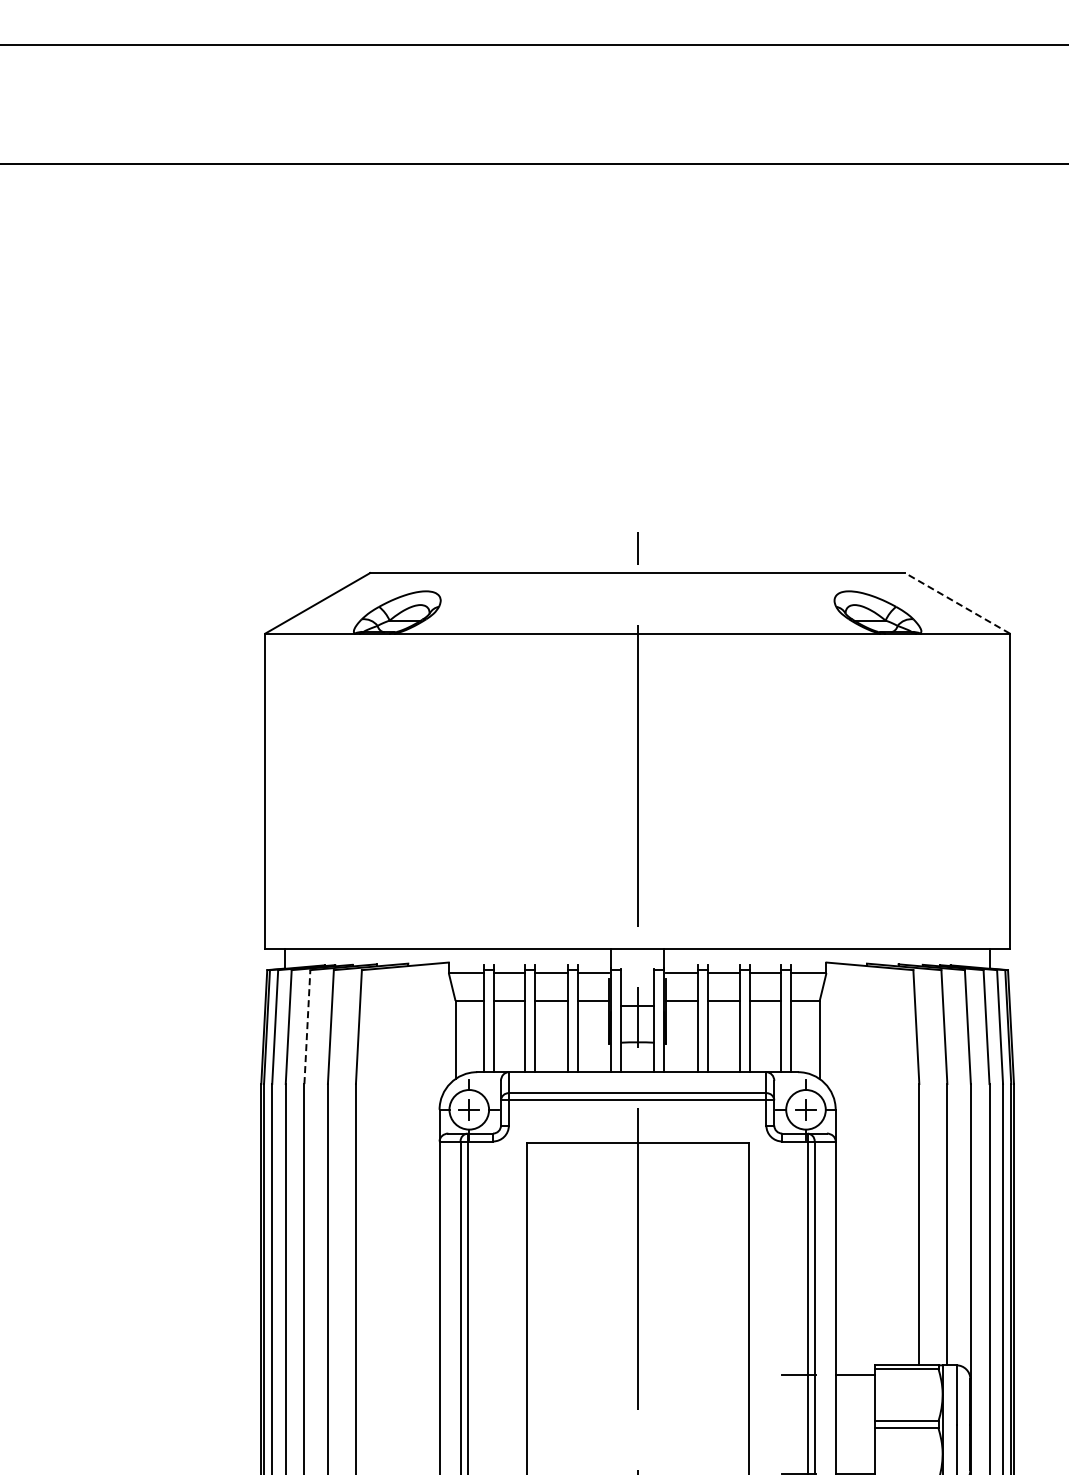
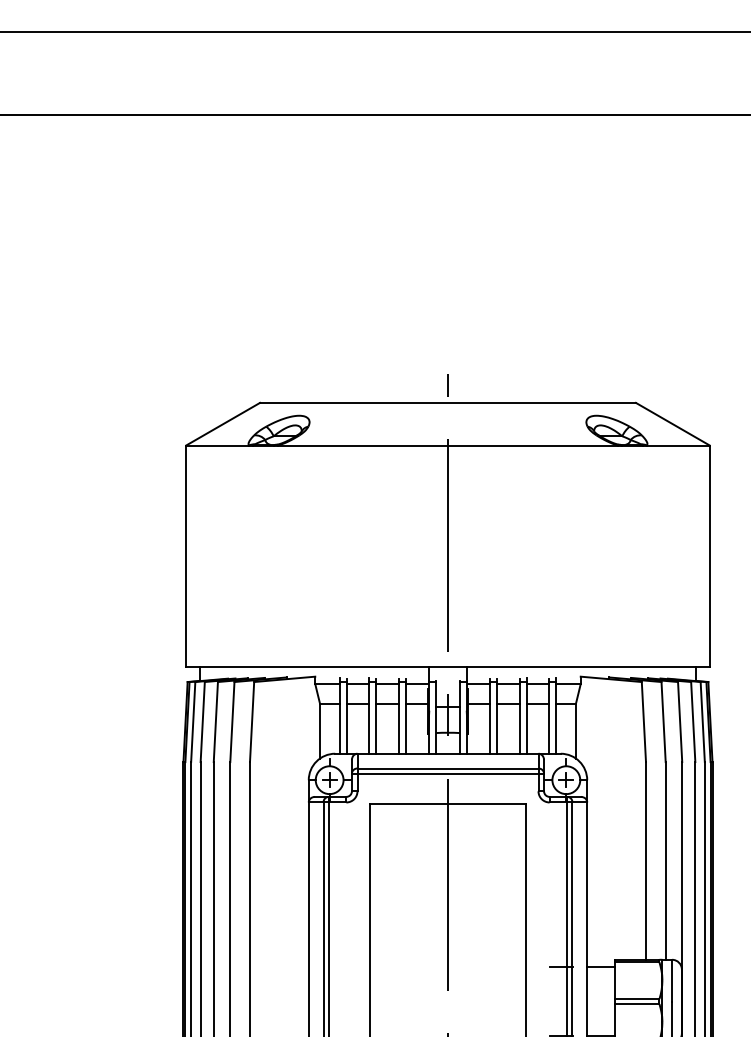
line: (957, 603) -> (672, 424), dashed -> solid
line: (307, 1026) -> (215, 721), dashed -> solid

